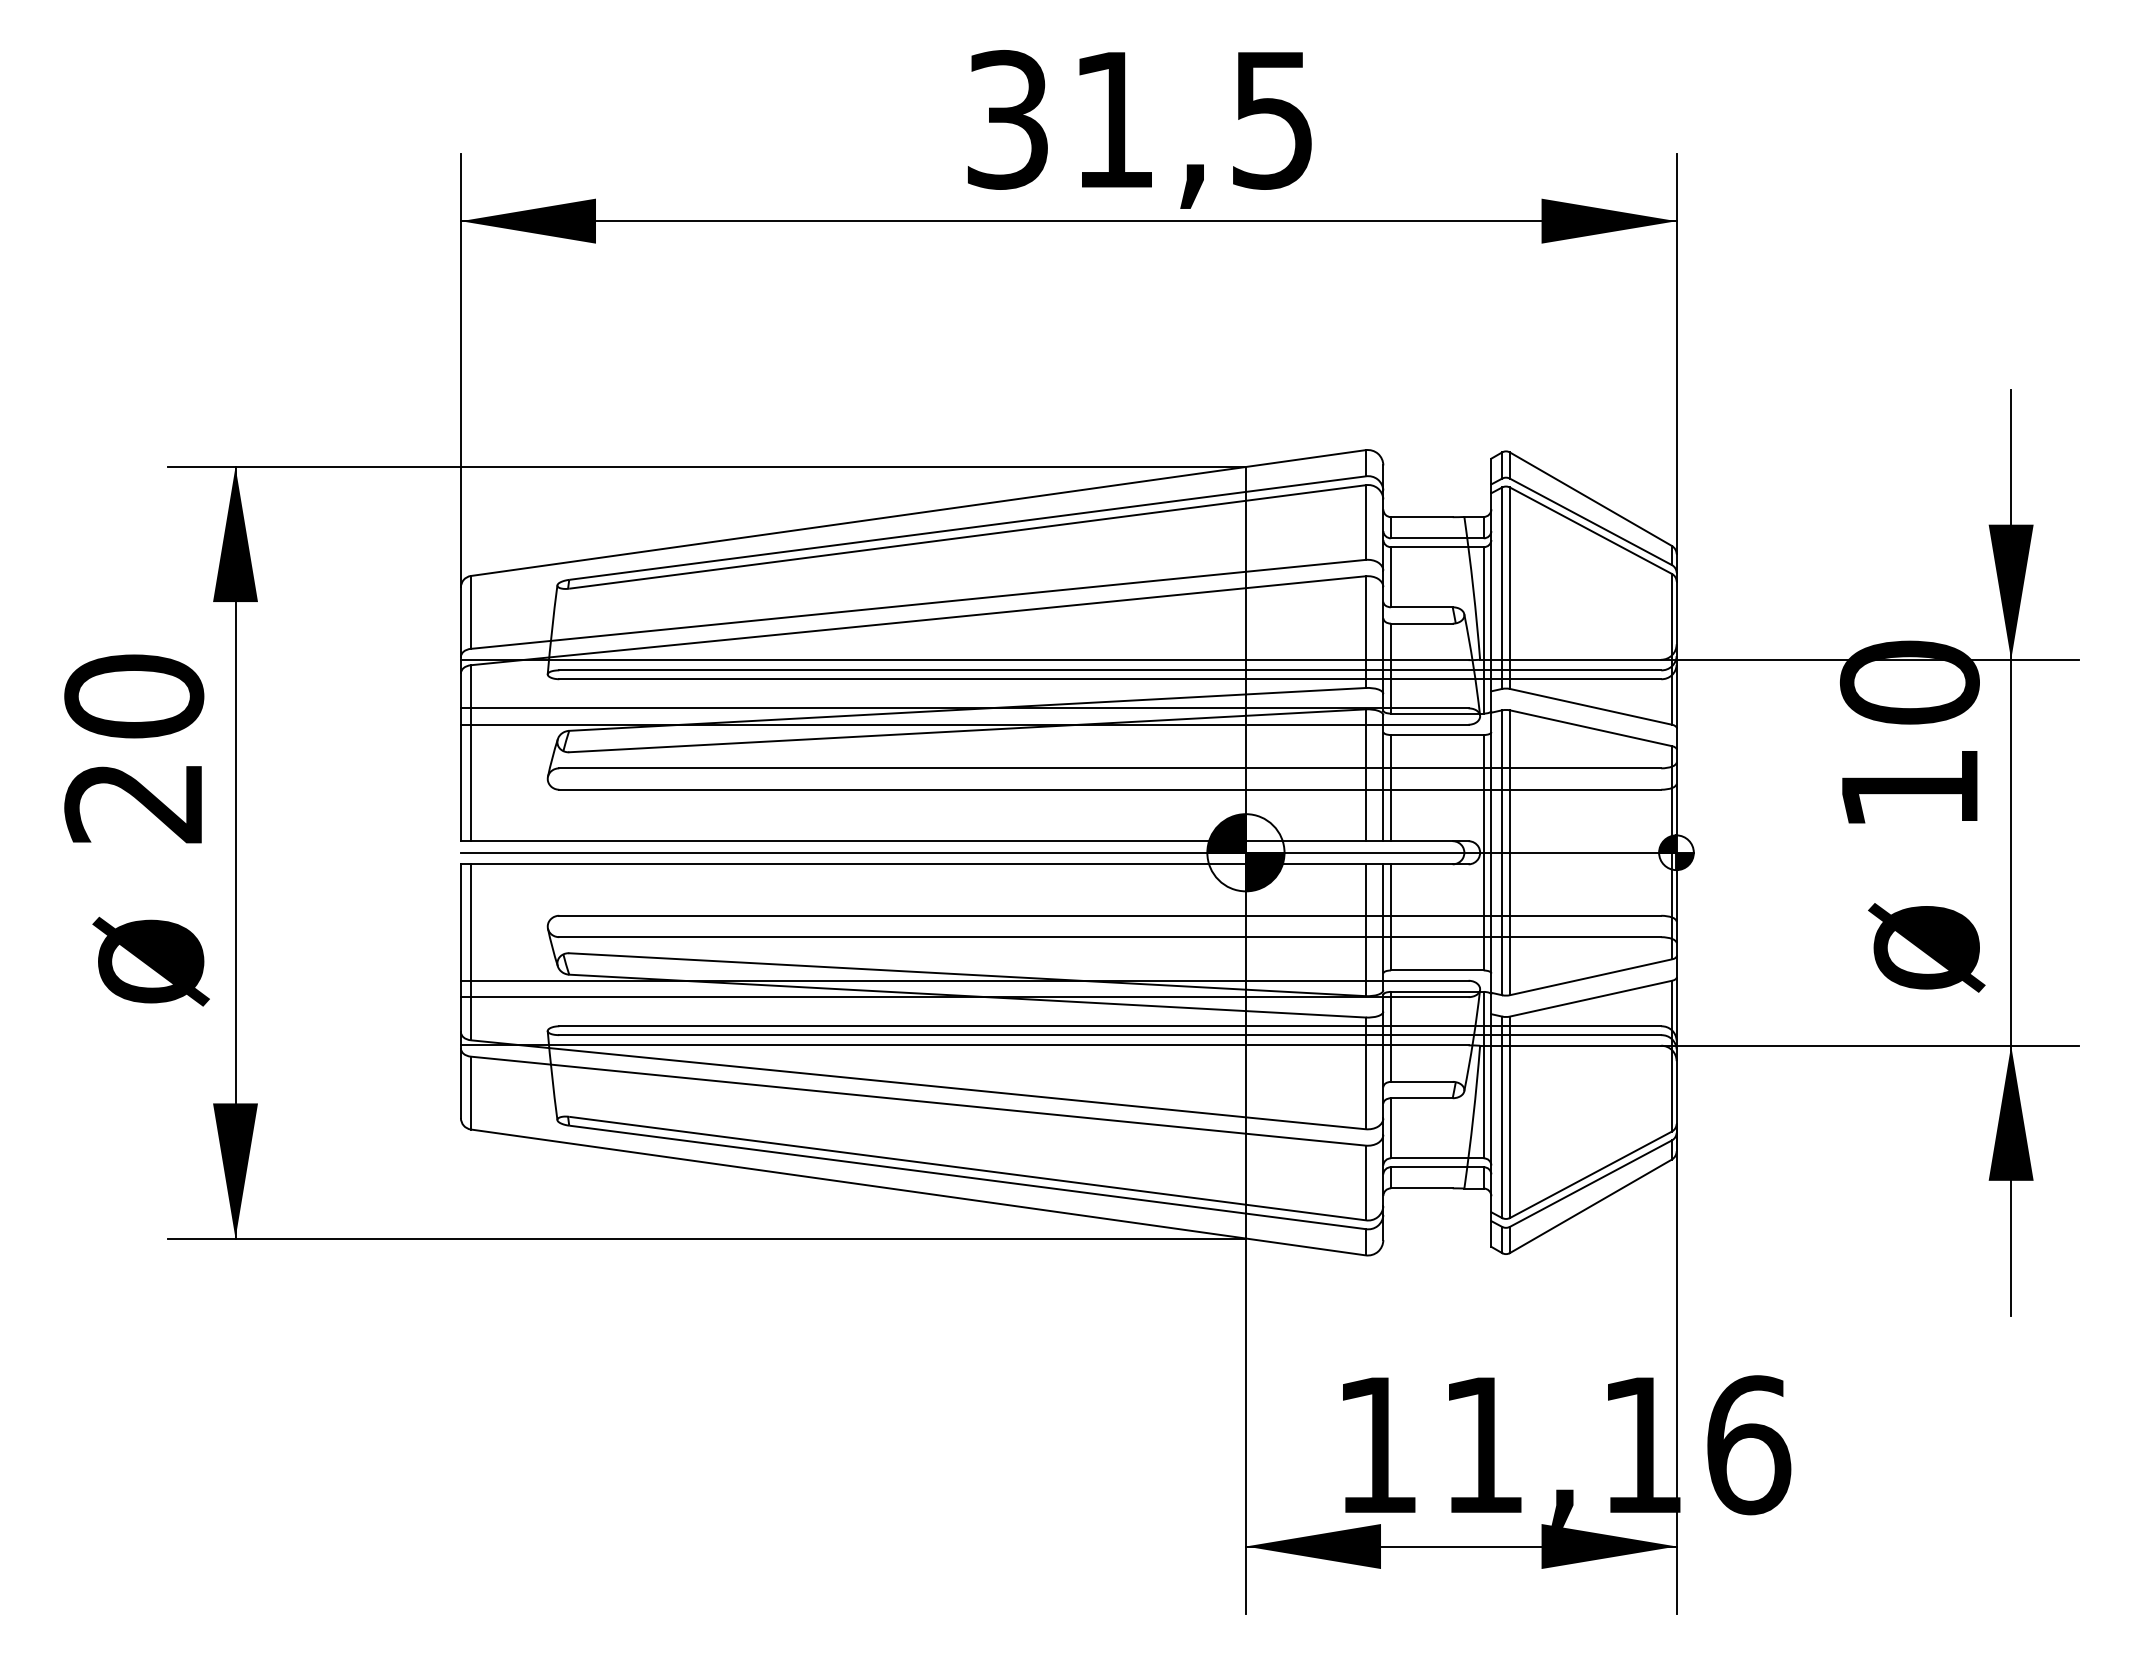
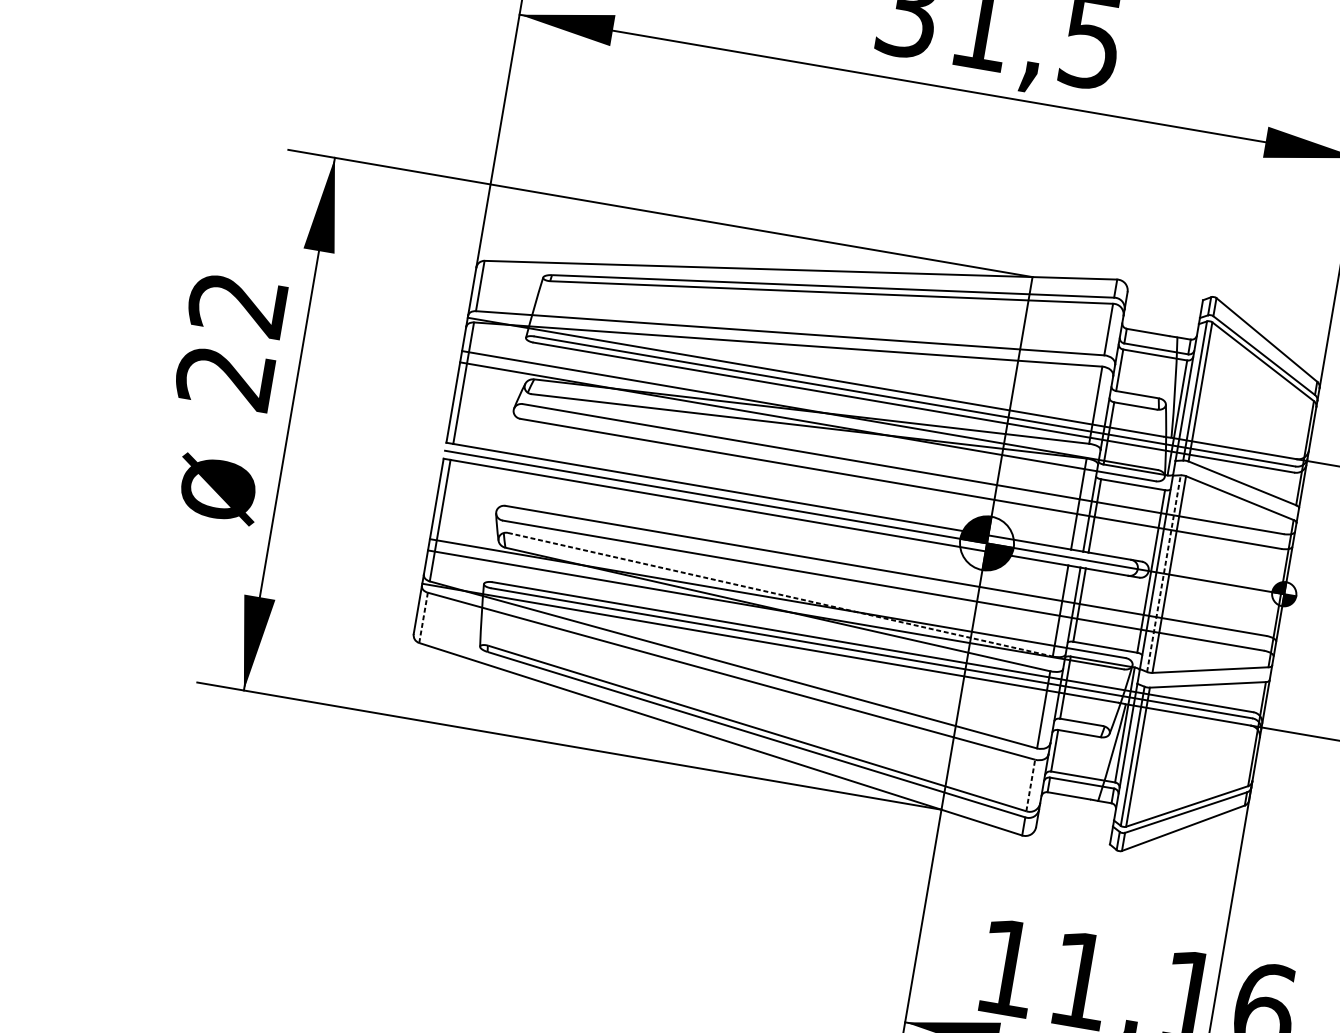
text: (134, 696) -> (238, 304), 20 -> 22
line: (1502, 852) -> (1164, 573), solid -> dashed
line: (967, 974) -> (780, 594), solid -> dashed
line: (470, 1092) -> (423, 617), solid -> dashed
line: (1365, 1182) -> (1030, 785), solid -> dashed

